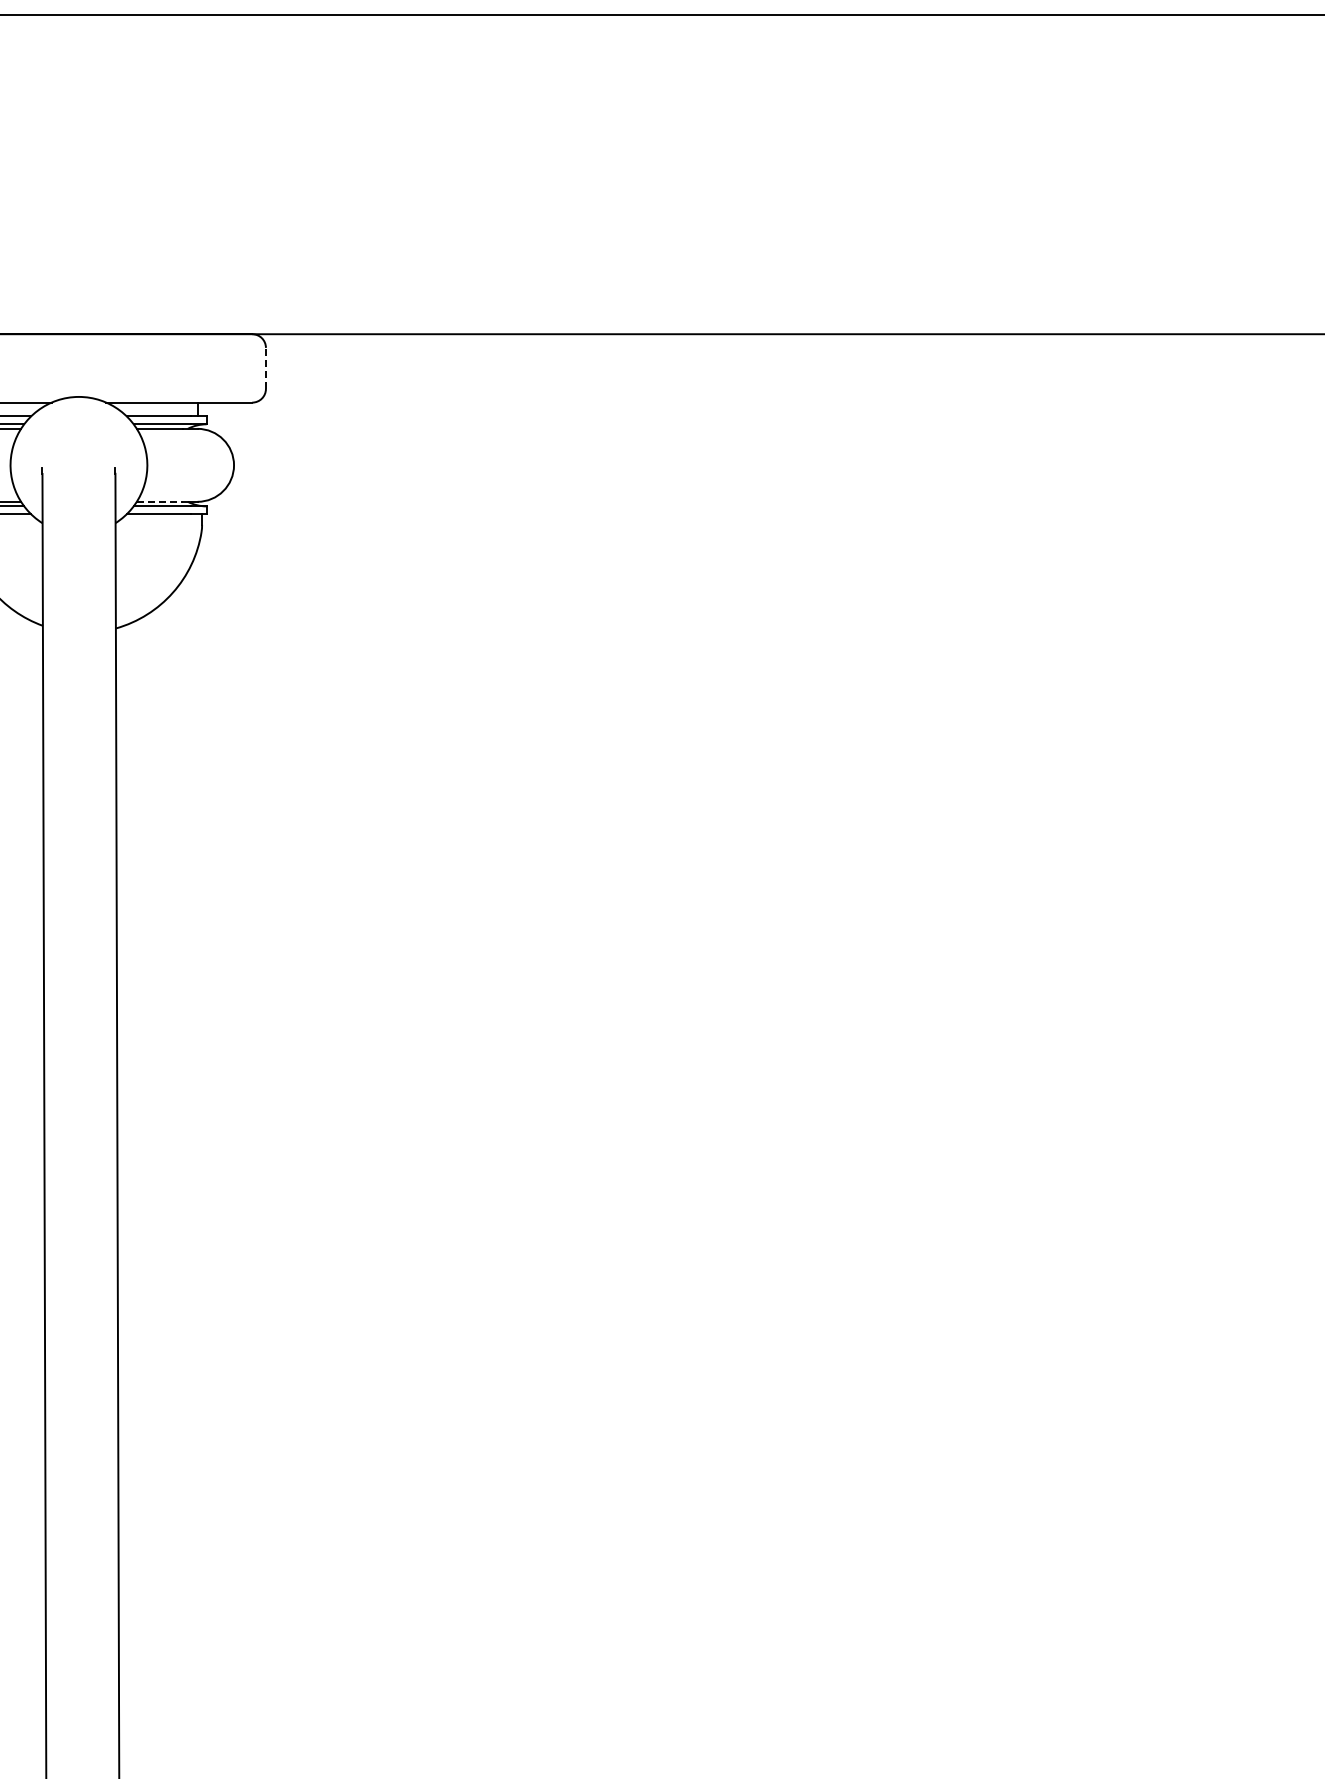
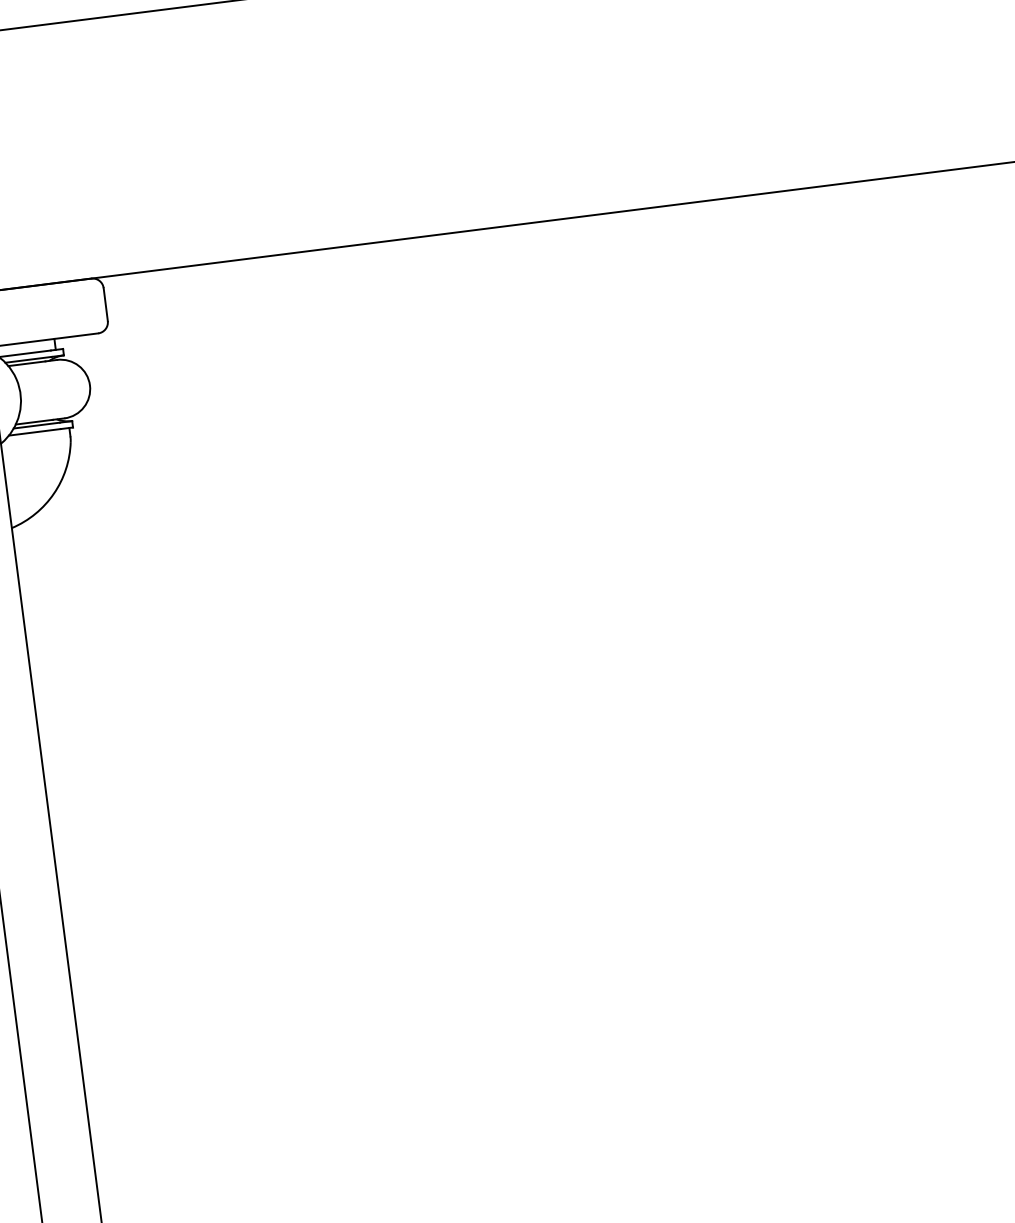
line: (265, 368) -> (105, 304), dashed -> solid
line: (160, 501) -> (34, 421), dashed -> solid

